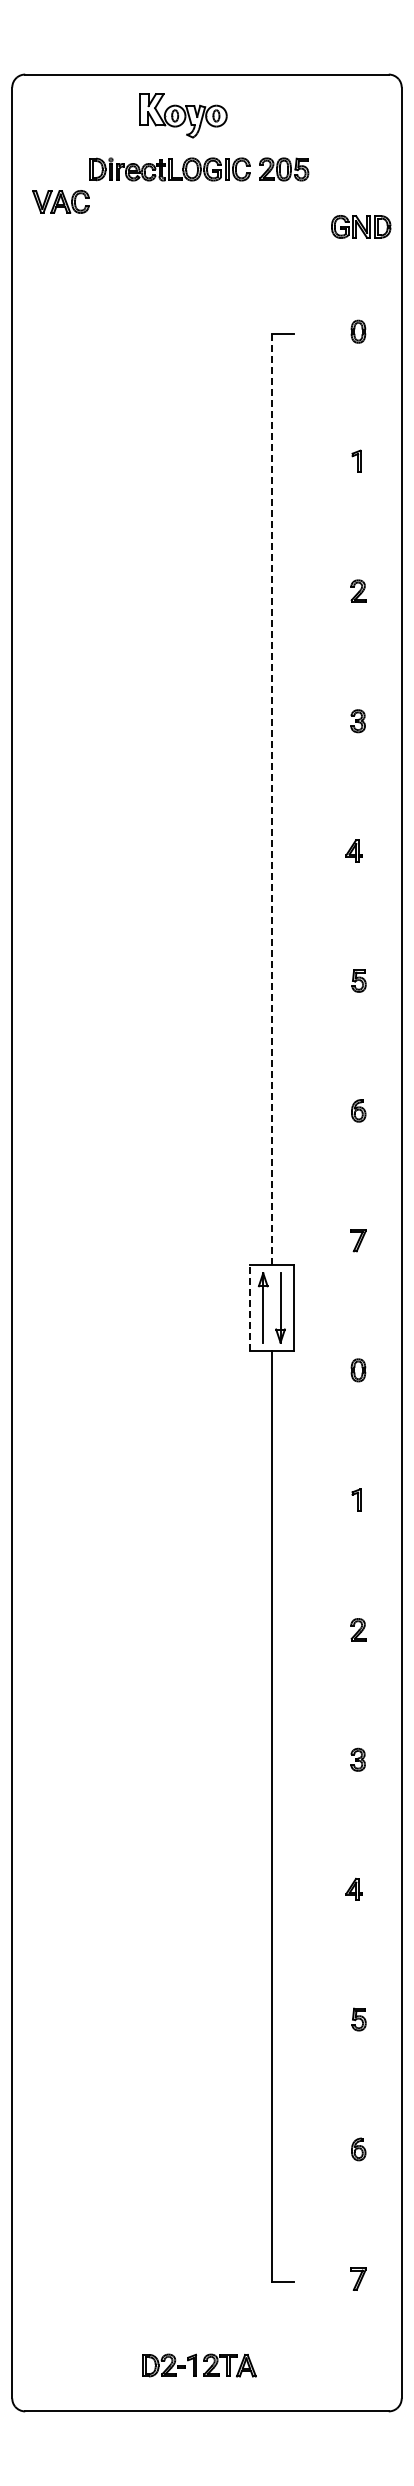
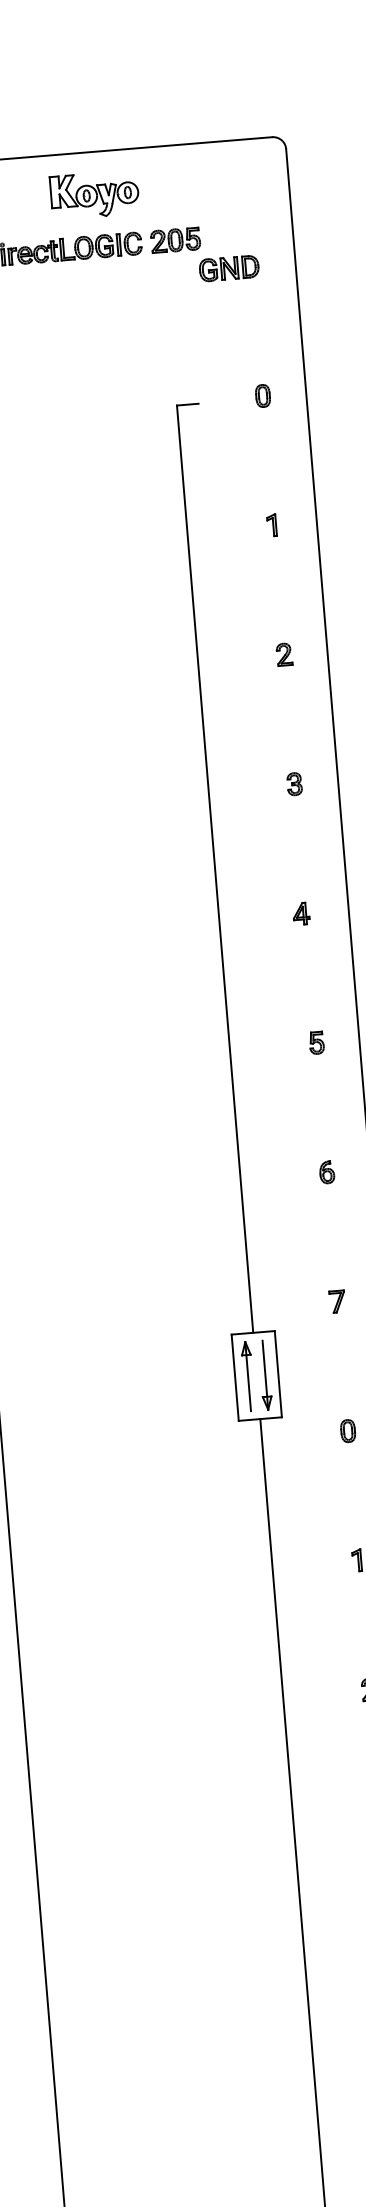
part: (183, 115) -> (95, 194), moved
part: (361, 226) -> (229, 268), moved
line: (271, 799) -> (214, 869), dashed -> solid
line: (250, 1307) -> (235, 1377), dashed -> solid

